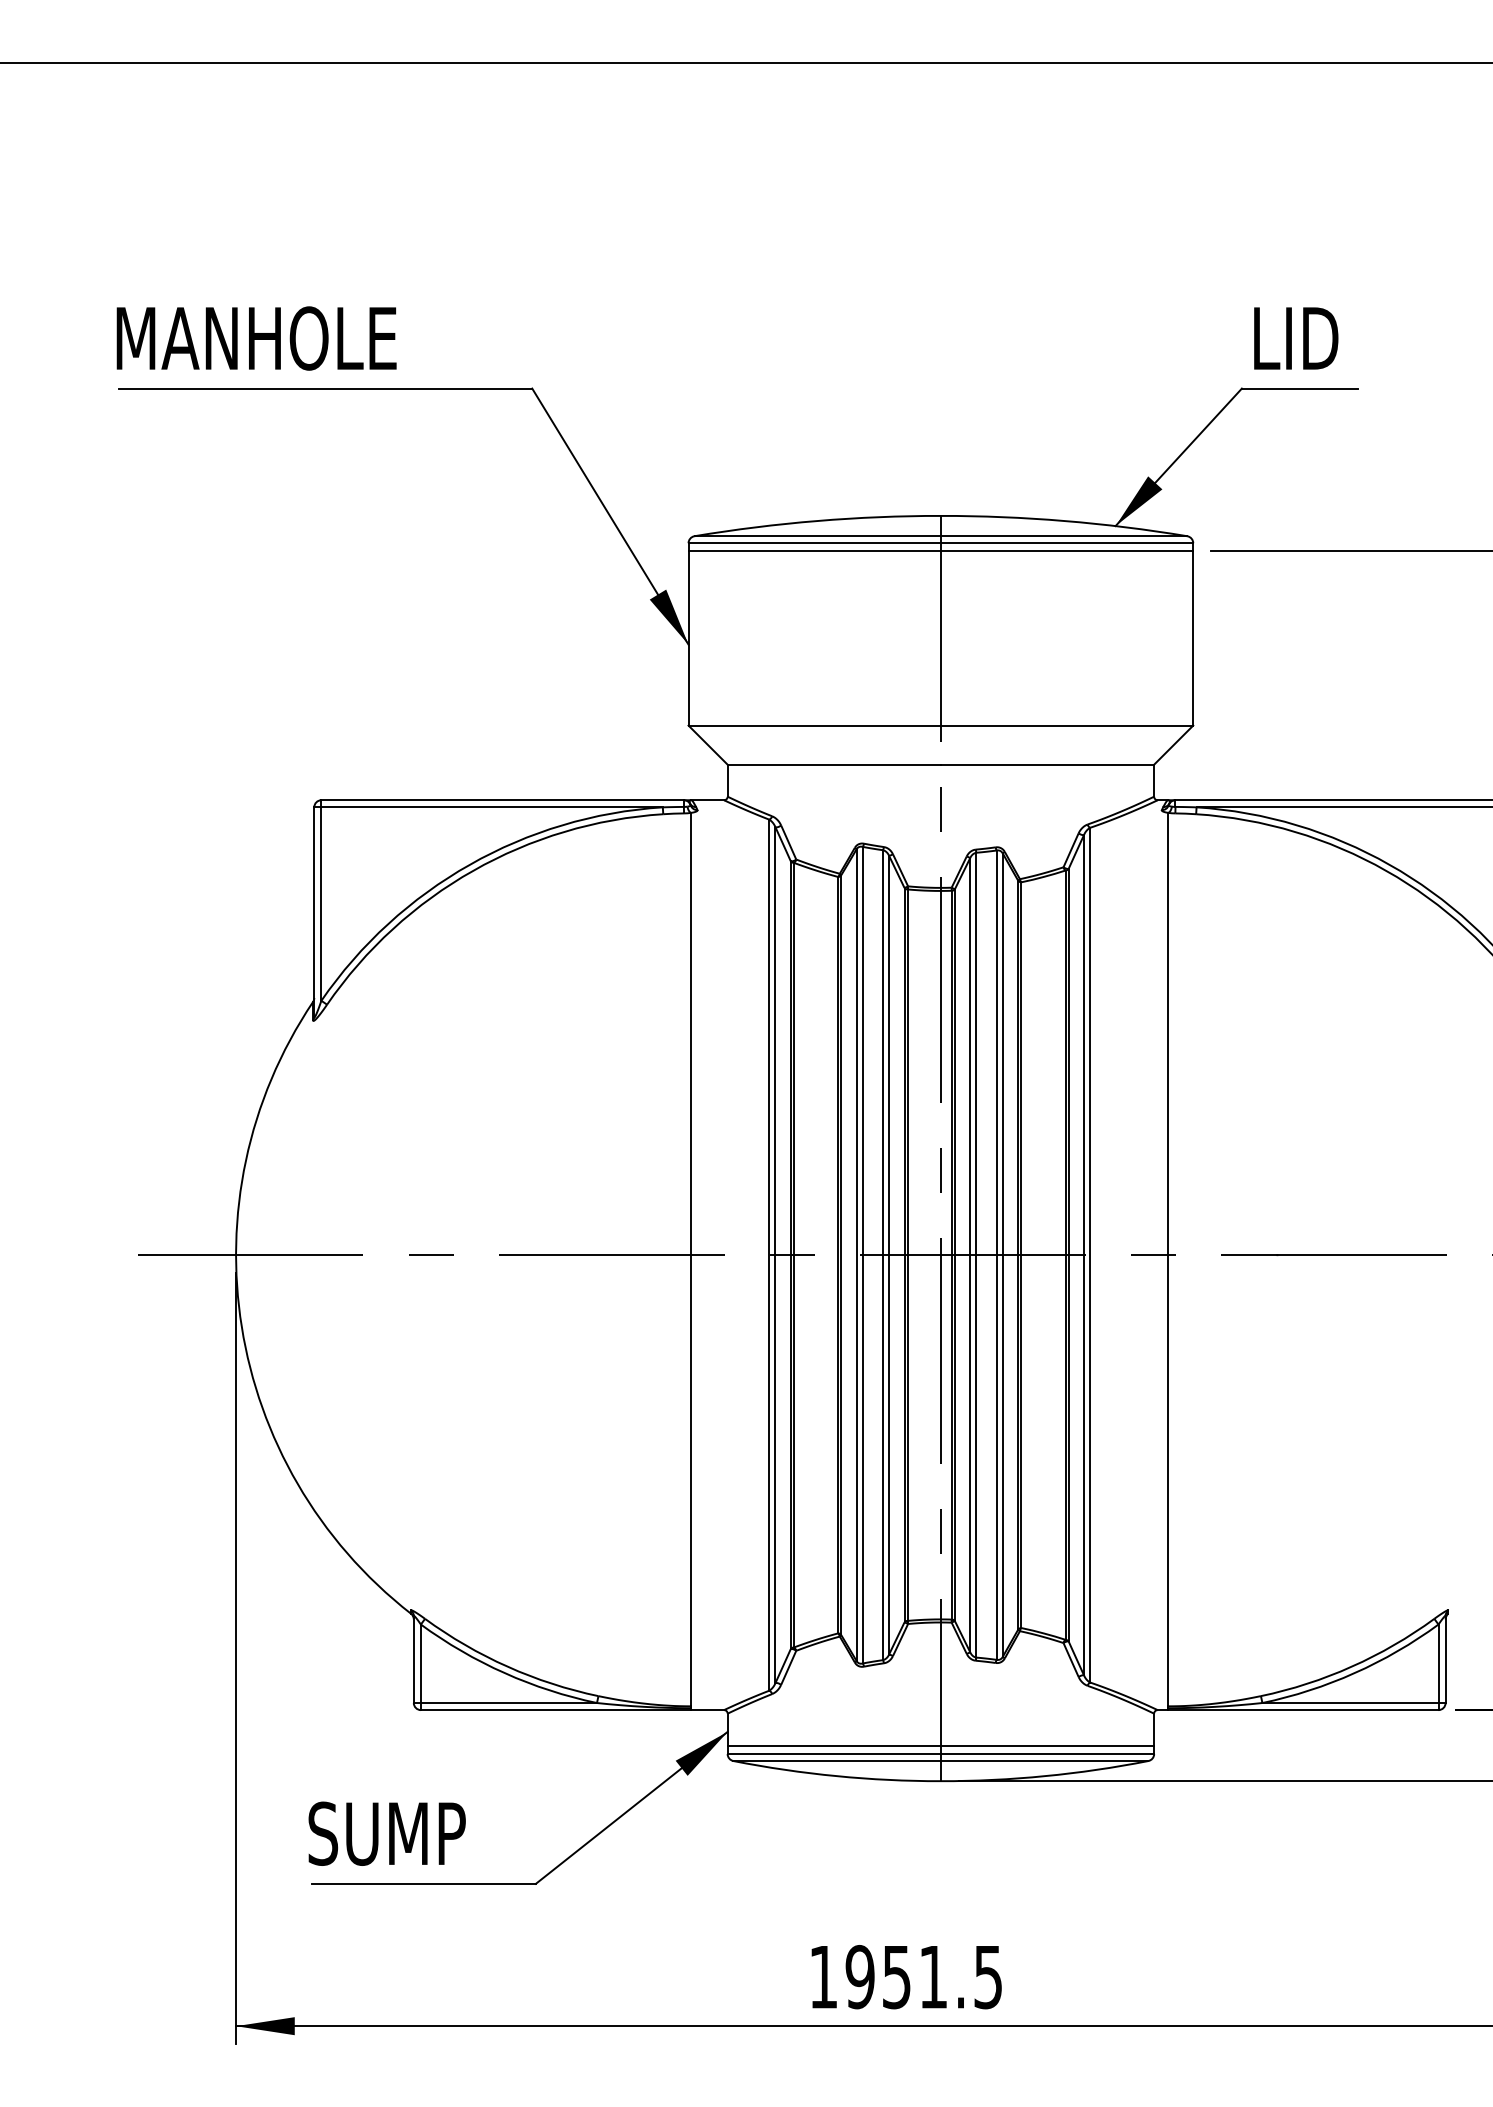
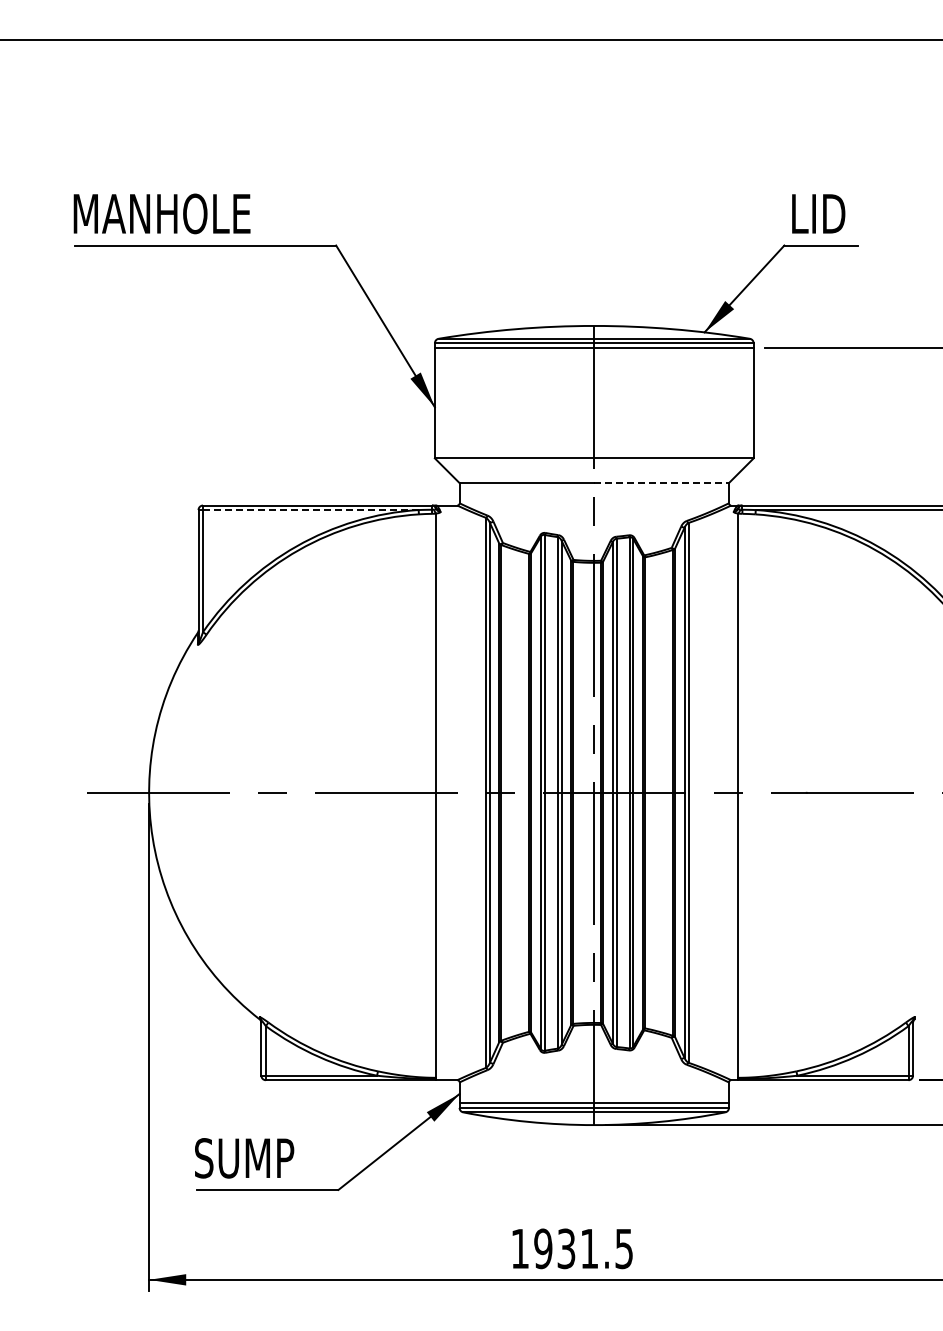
line: (1048, 765) -> (662, 483), solid -> dashed
line: (491, 808) -> (310, 510), solid -> dashed
text: (896, 1976) -> (566, 1248), 1951.5 -> 1931.5

